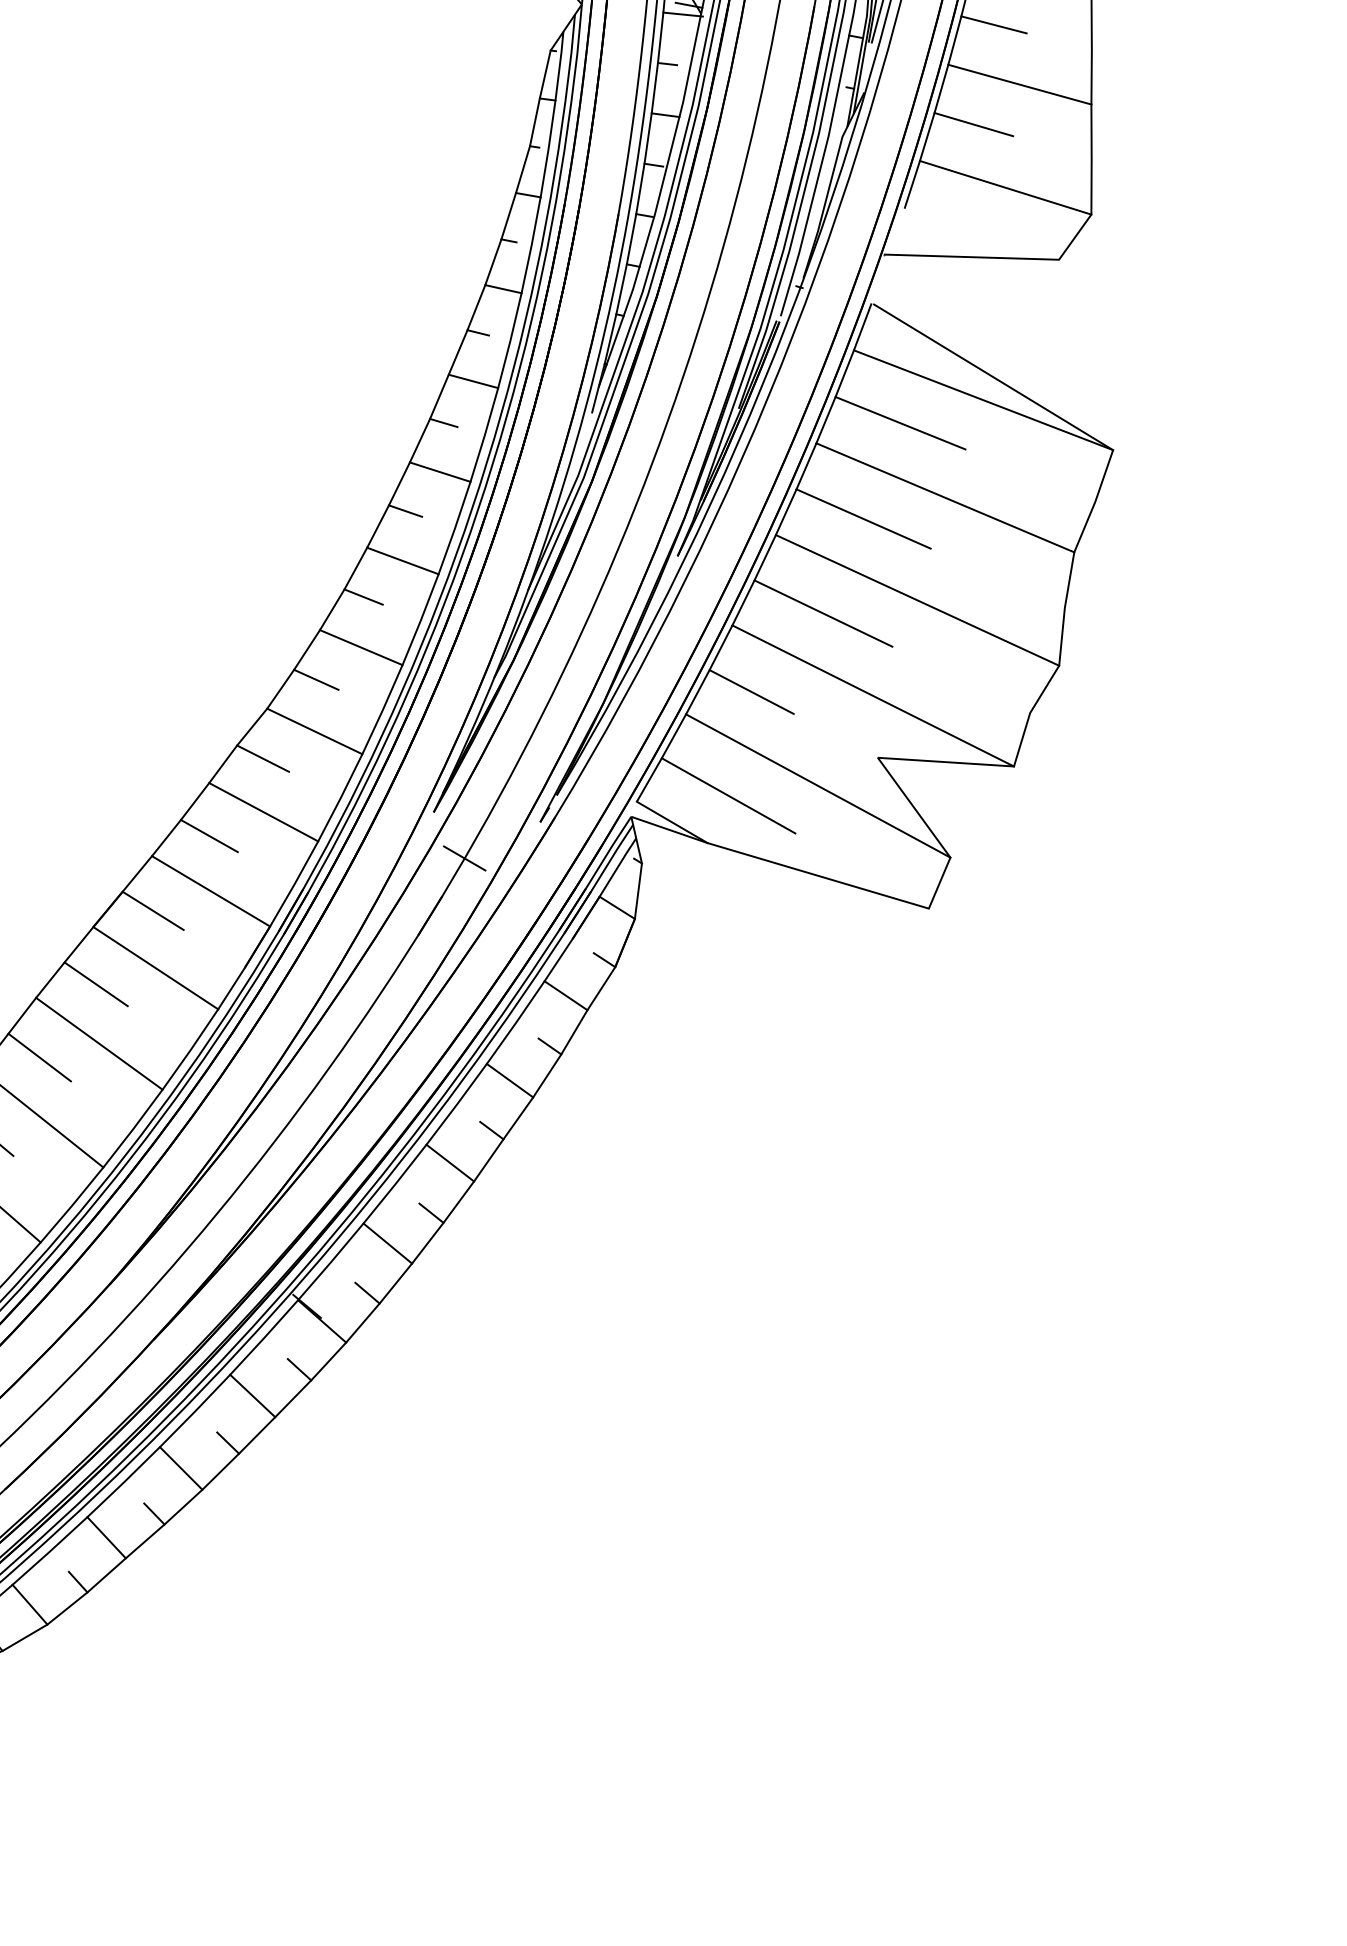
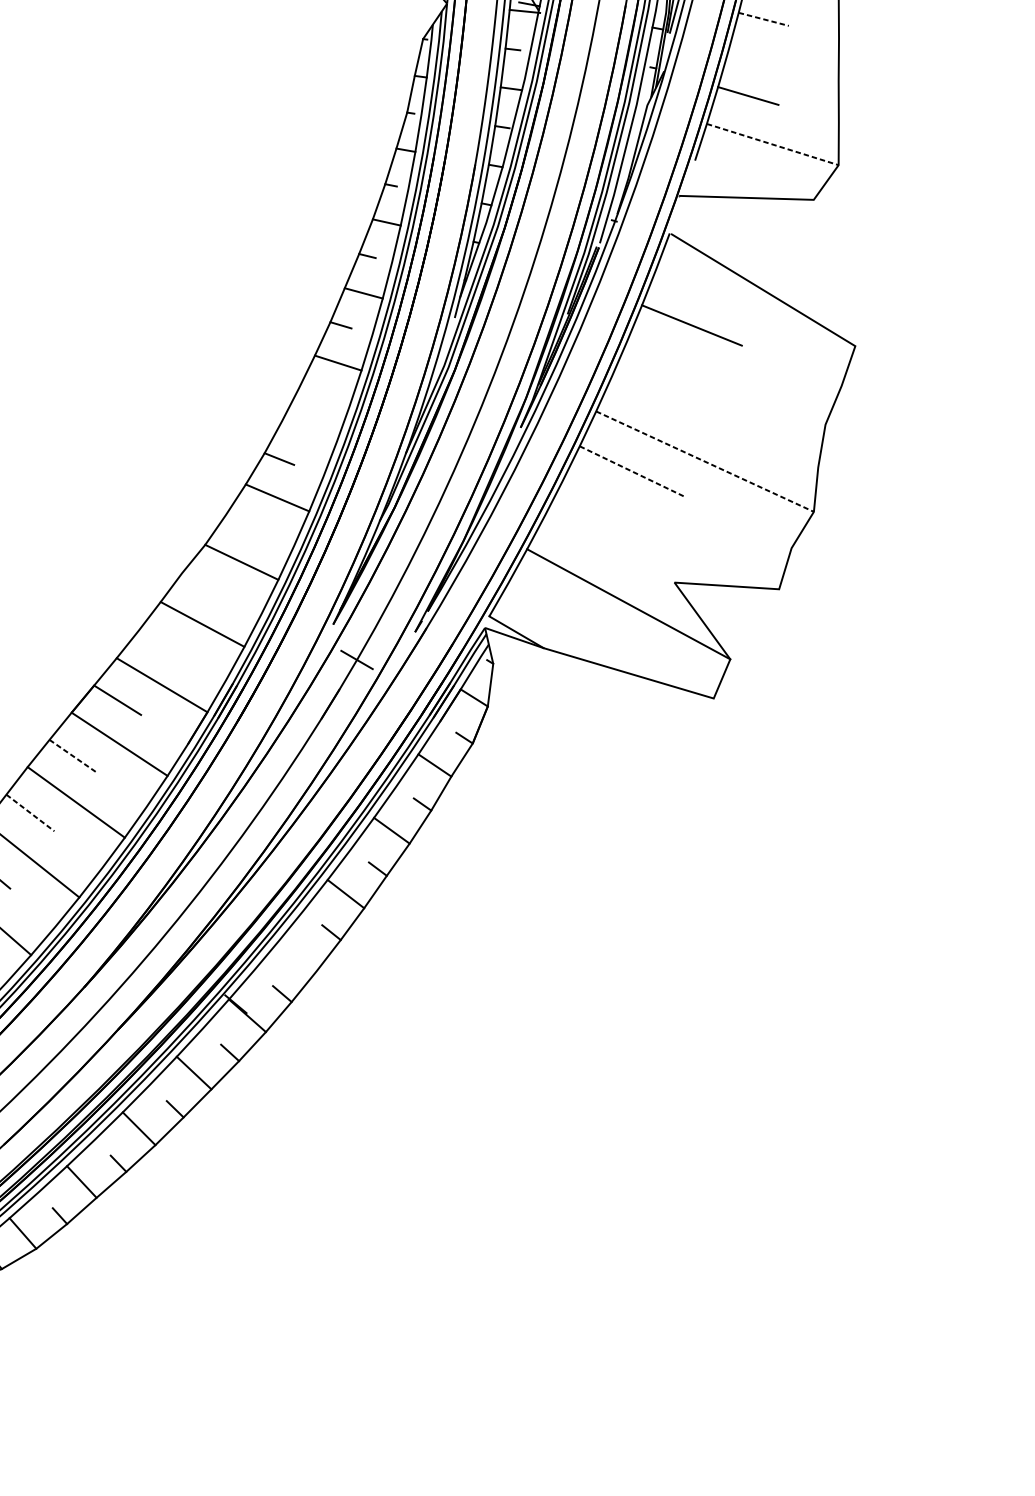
line: (994, 24) -> (764, 19), solid -> dashed
line: (1019, 84) -> (783, 65), removed
line: (1005, 187) -> (772, 144), solid -> dashed
line: (983, 400) -> (755, 308), removed
line: (945, 497) -> (726, 382), removed
line: (405, 510) -> (311, 392), removed
line: (863, 518) -> (663, 398), removed
line: (402, 560) -> (309, 430), removed
line: (917, 600) -> (705, 461), solid -> dashed
line: (823, 613) -> (632, 471), solid -> dashed
line: (316, 679) -> (243, 522), removed
line: (751, 691) -> (577, 531), removed
line: (873, 695) -> (671, 534), removed
line: (262, 758) -> (201, 583), removed
line: (728, 795) -> (559, 611), removed
line: (208, 835) -> (160, 642), removed
line: (96, 984) -> (74, 756), solid -> dashed
line: (40, 1057) -> (31, 812), solid -> dashed
line: (387, 1243) -> (297, 955), removed

